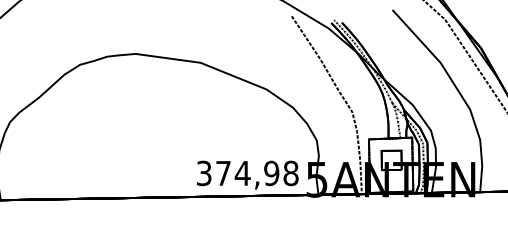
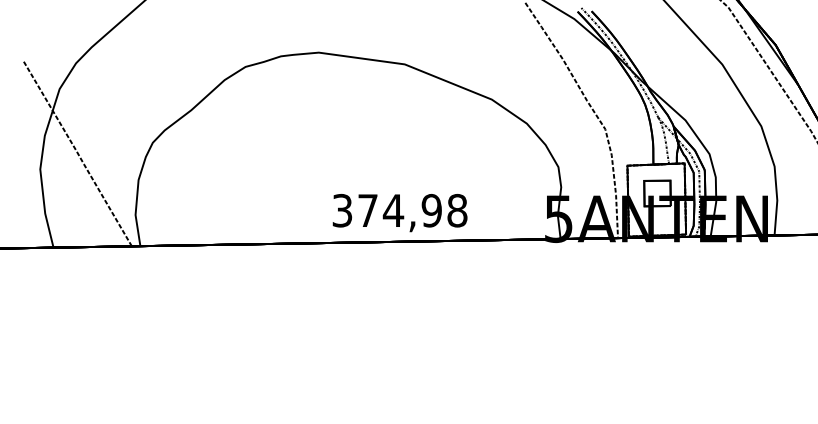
text: (247, 175) -> (399, 213), moved

